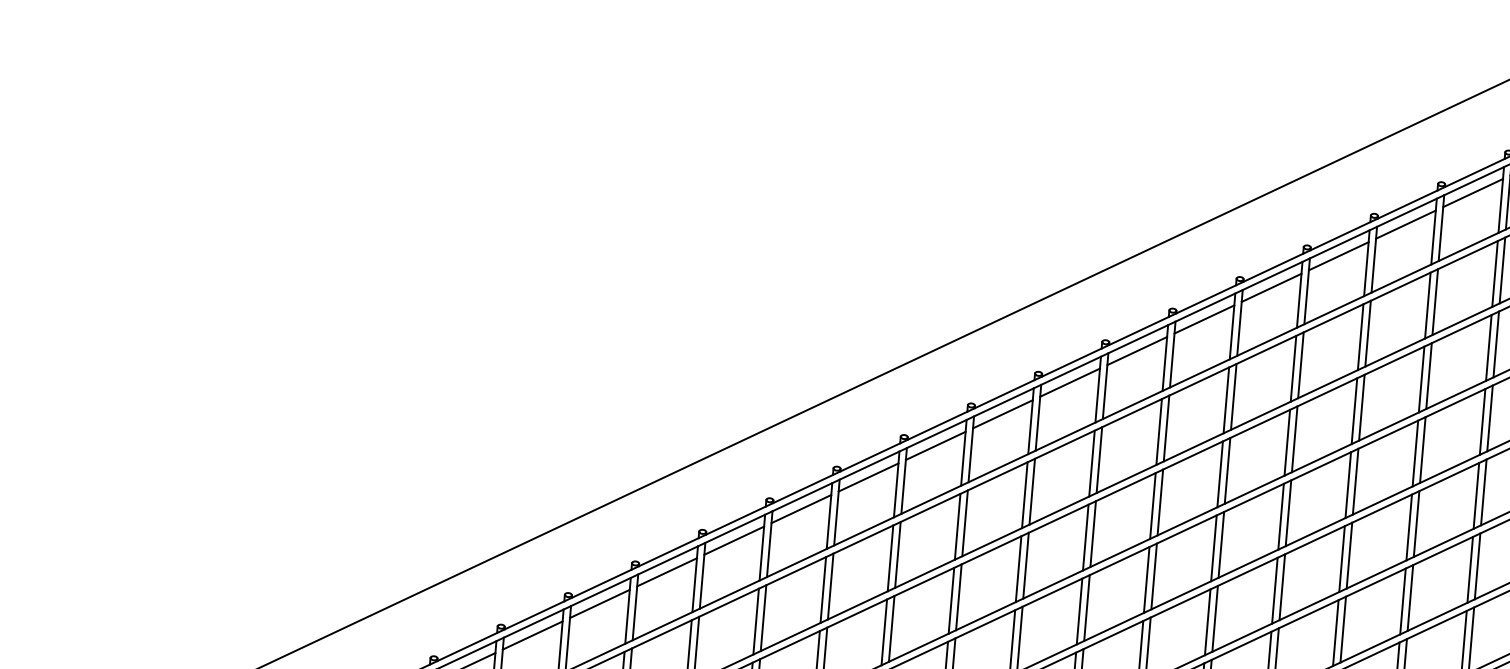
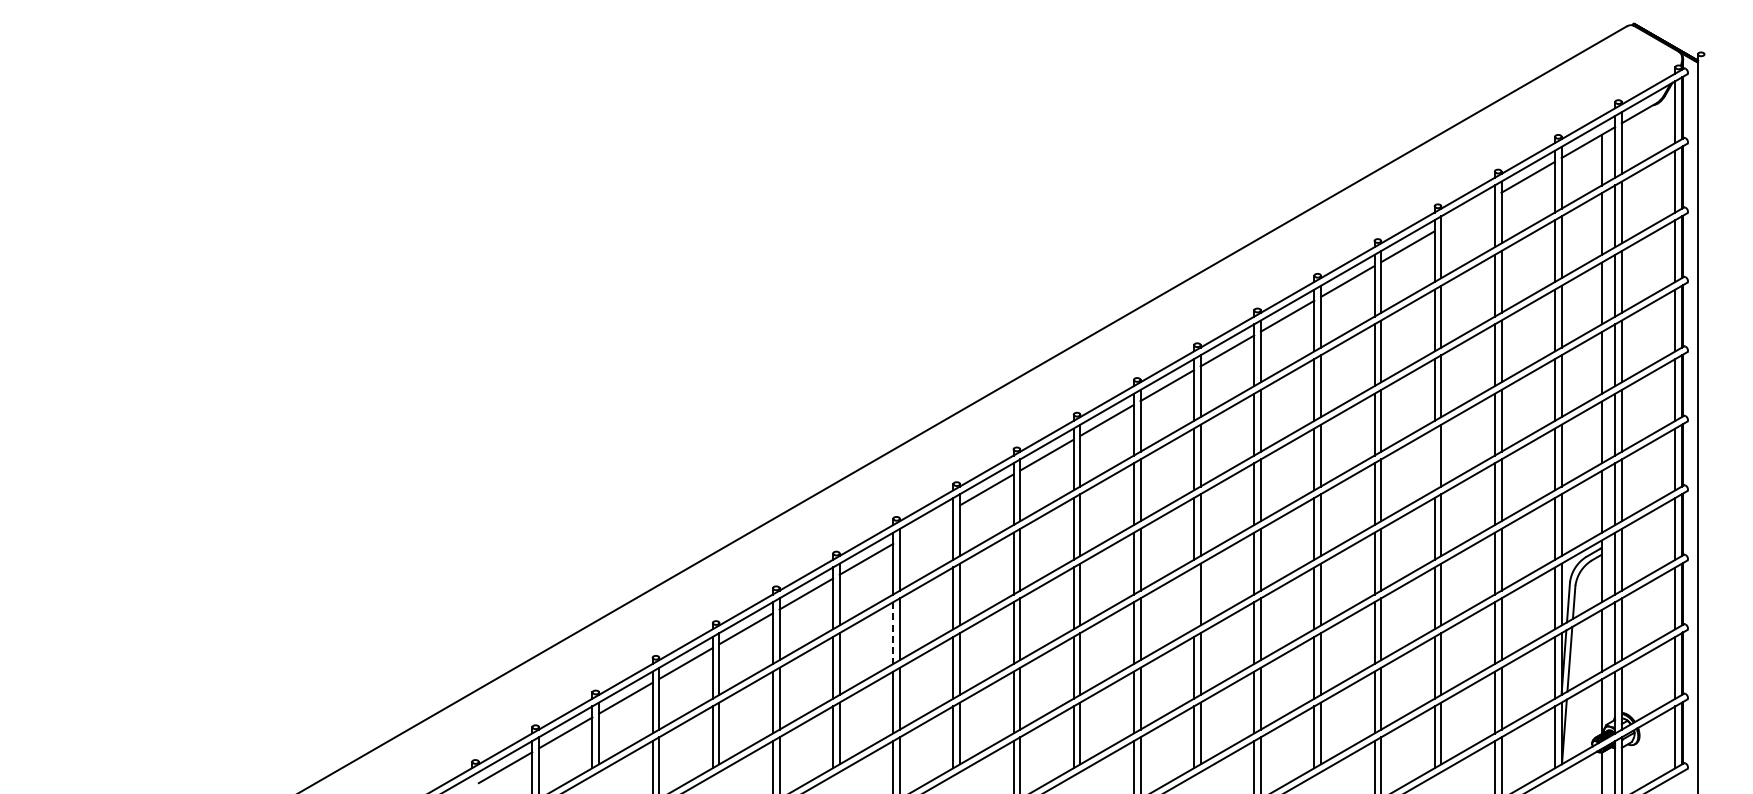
line: (1472, 192) -> (1467, 211), removed
line: (1415, 453) -> (1434, 459), removed
line: (868, 477) -> (926, 524), removed
line: (1147, 580) -> (1194, 598), removed
line: (823, 590) -> (893, 633), solid -> dashed

